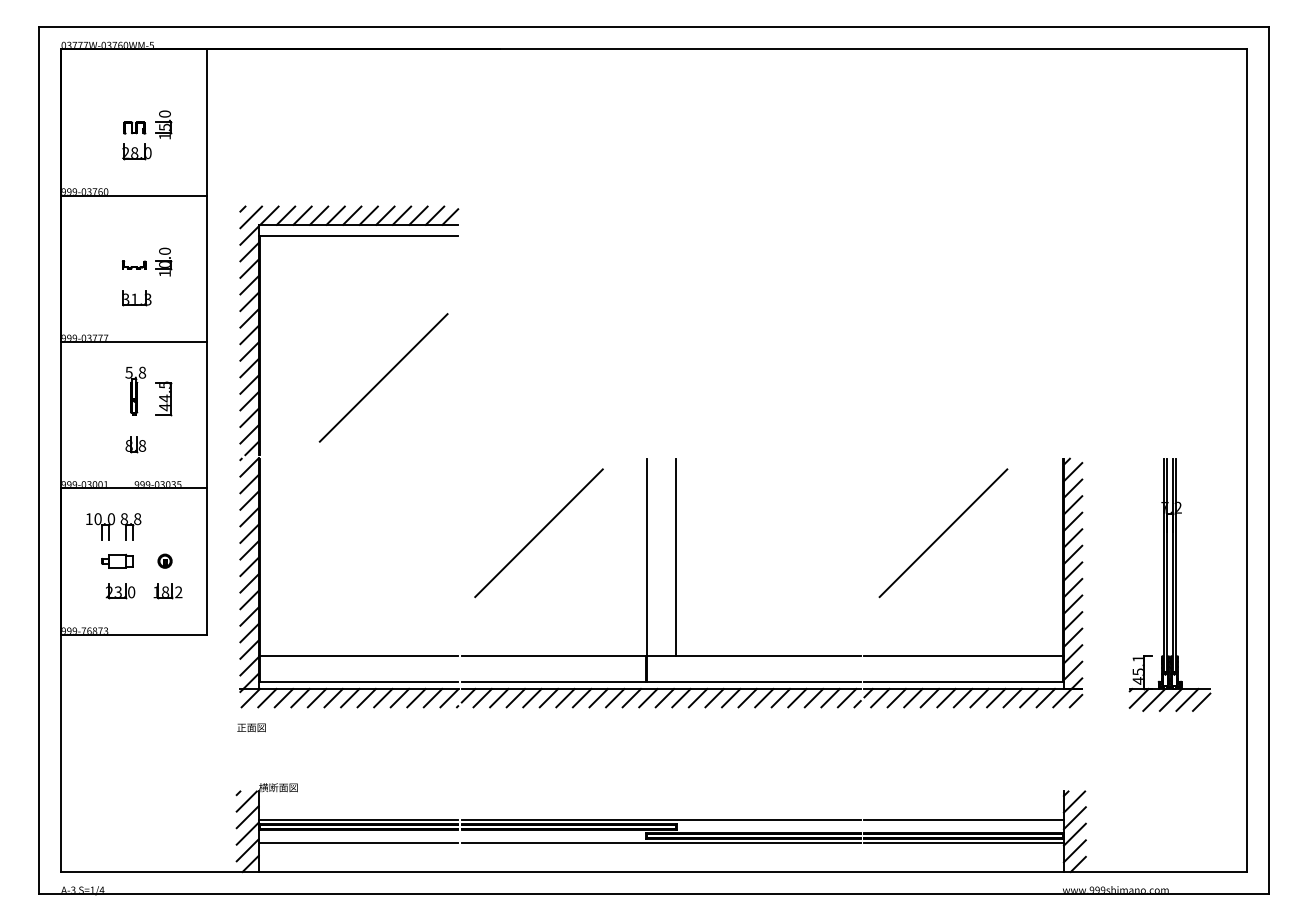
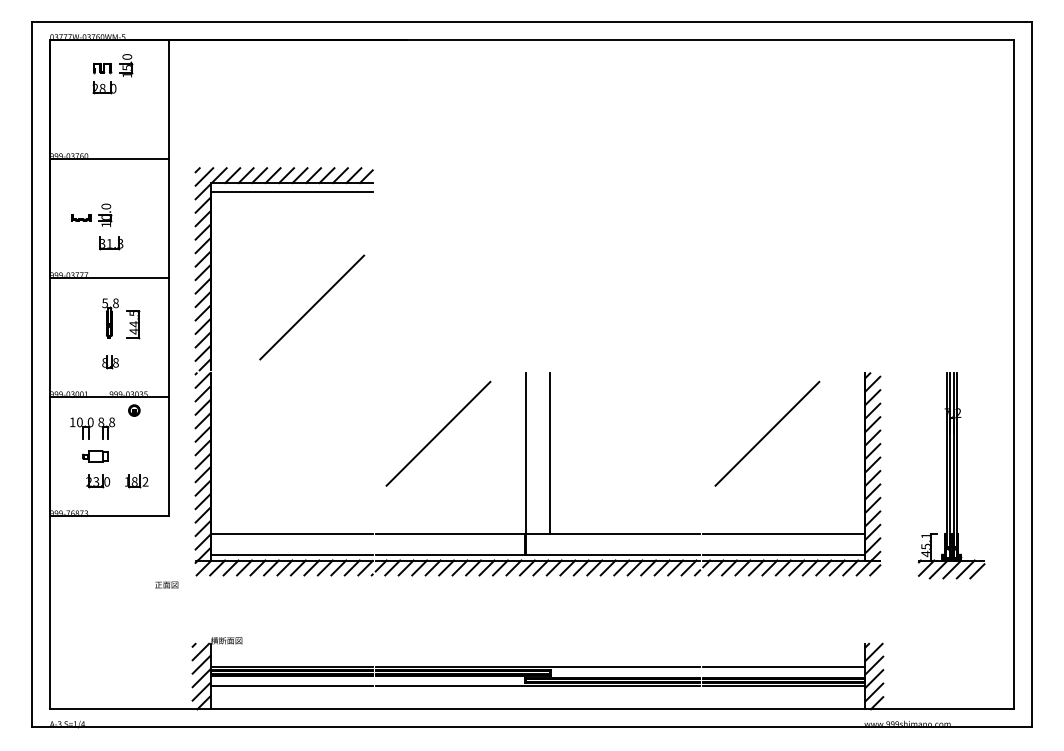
part: (146, 135) -> (112, 74), moved
part: (146, 261) -> (91, 214), moved
part: (165, 561) -> (134, 410), moved
text: (251, 727) -> (166, 584), moved

